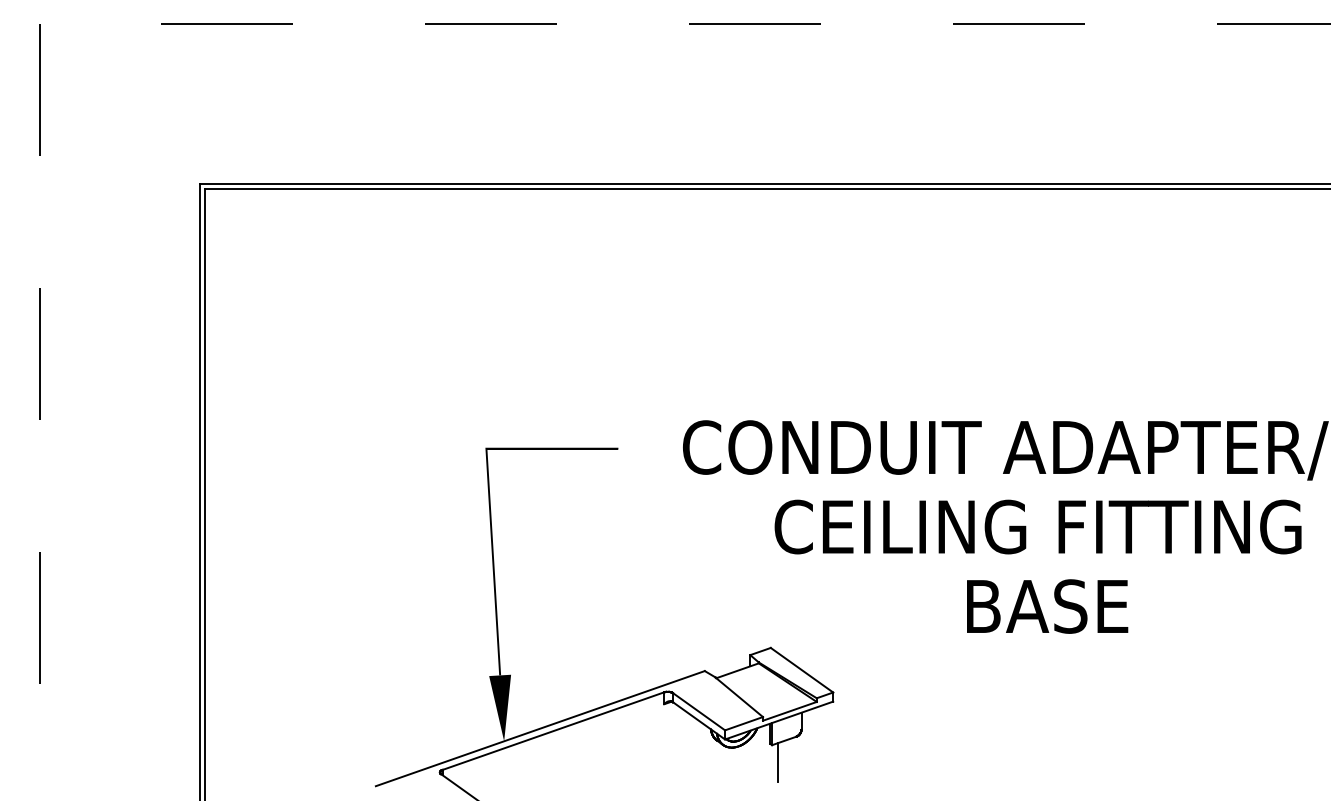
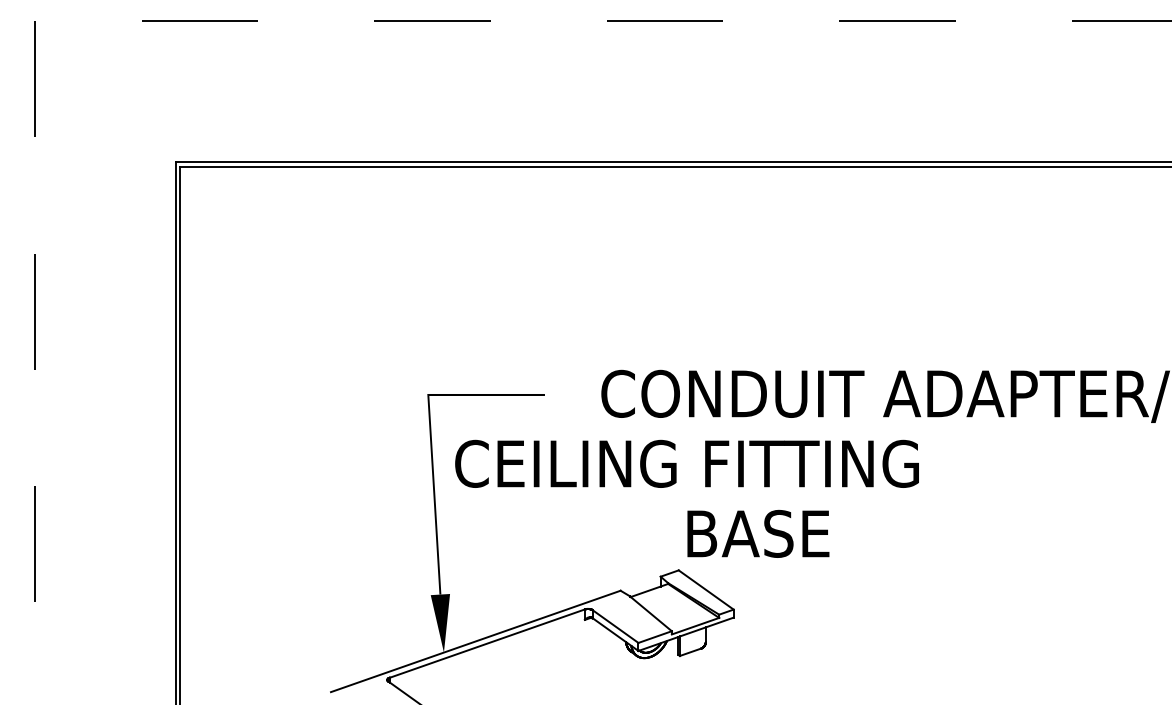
text: (1037, 526) -> (686, 463), moved
text: (1047, 606) -> (758, 533), moved
line: (777, 762) -> (684, 671), removed

